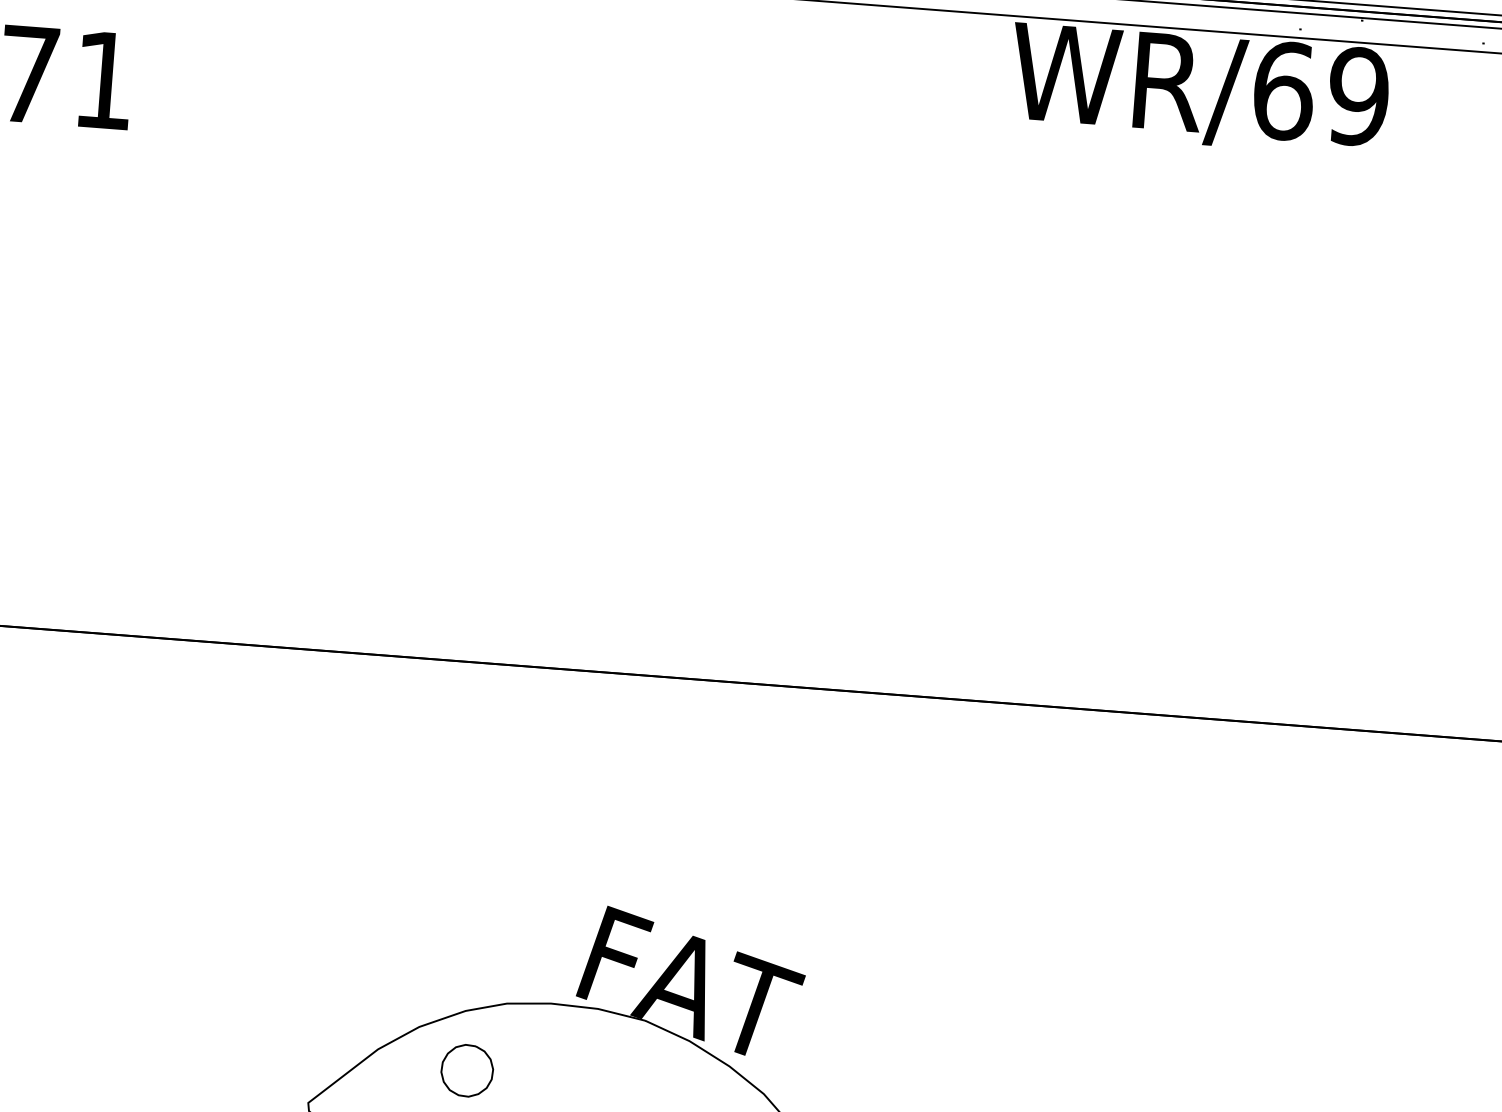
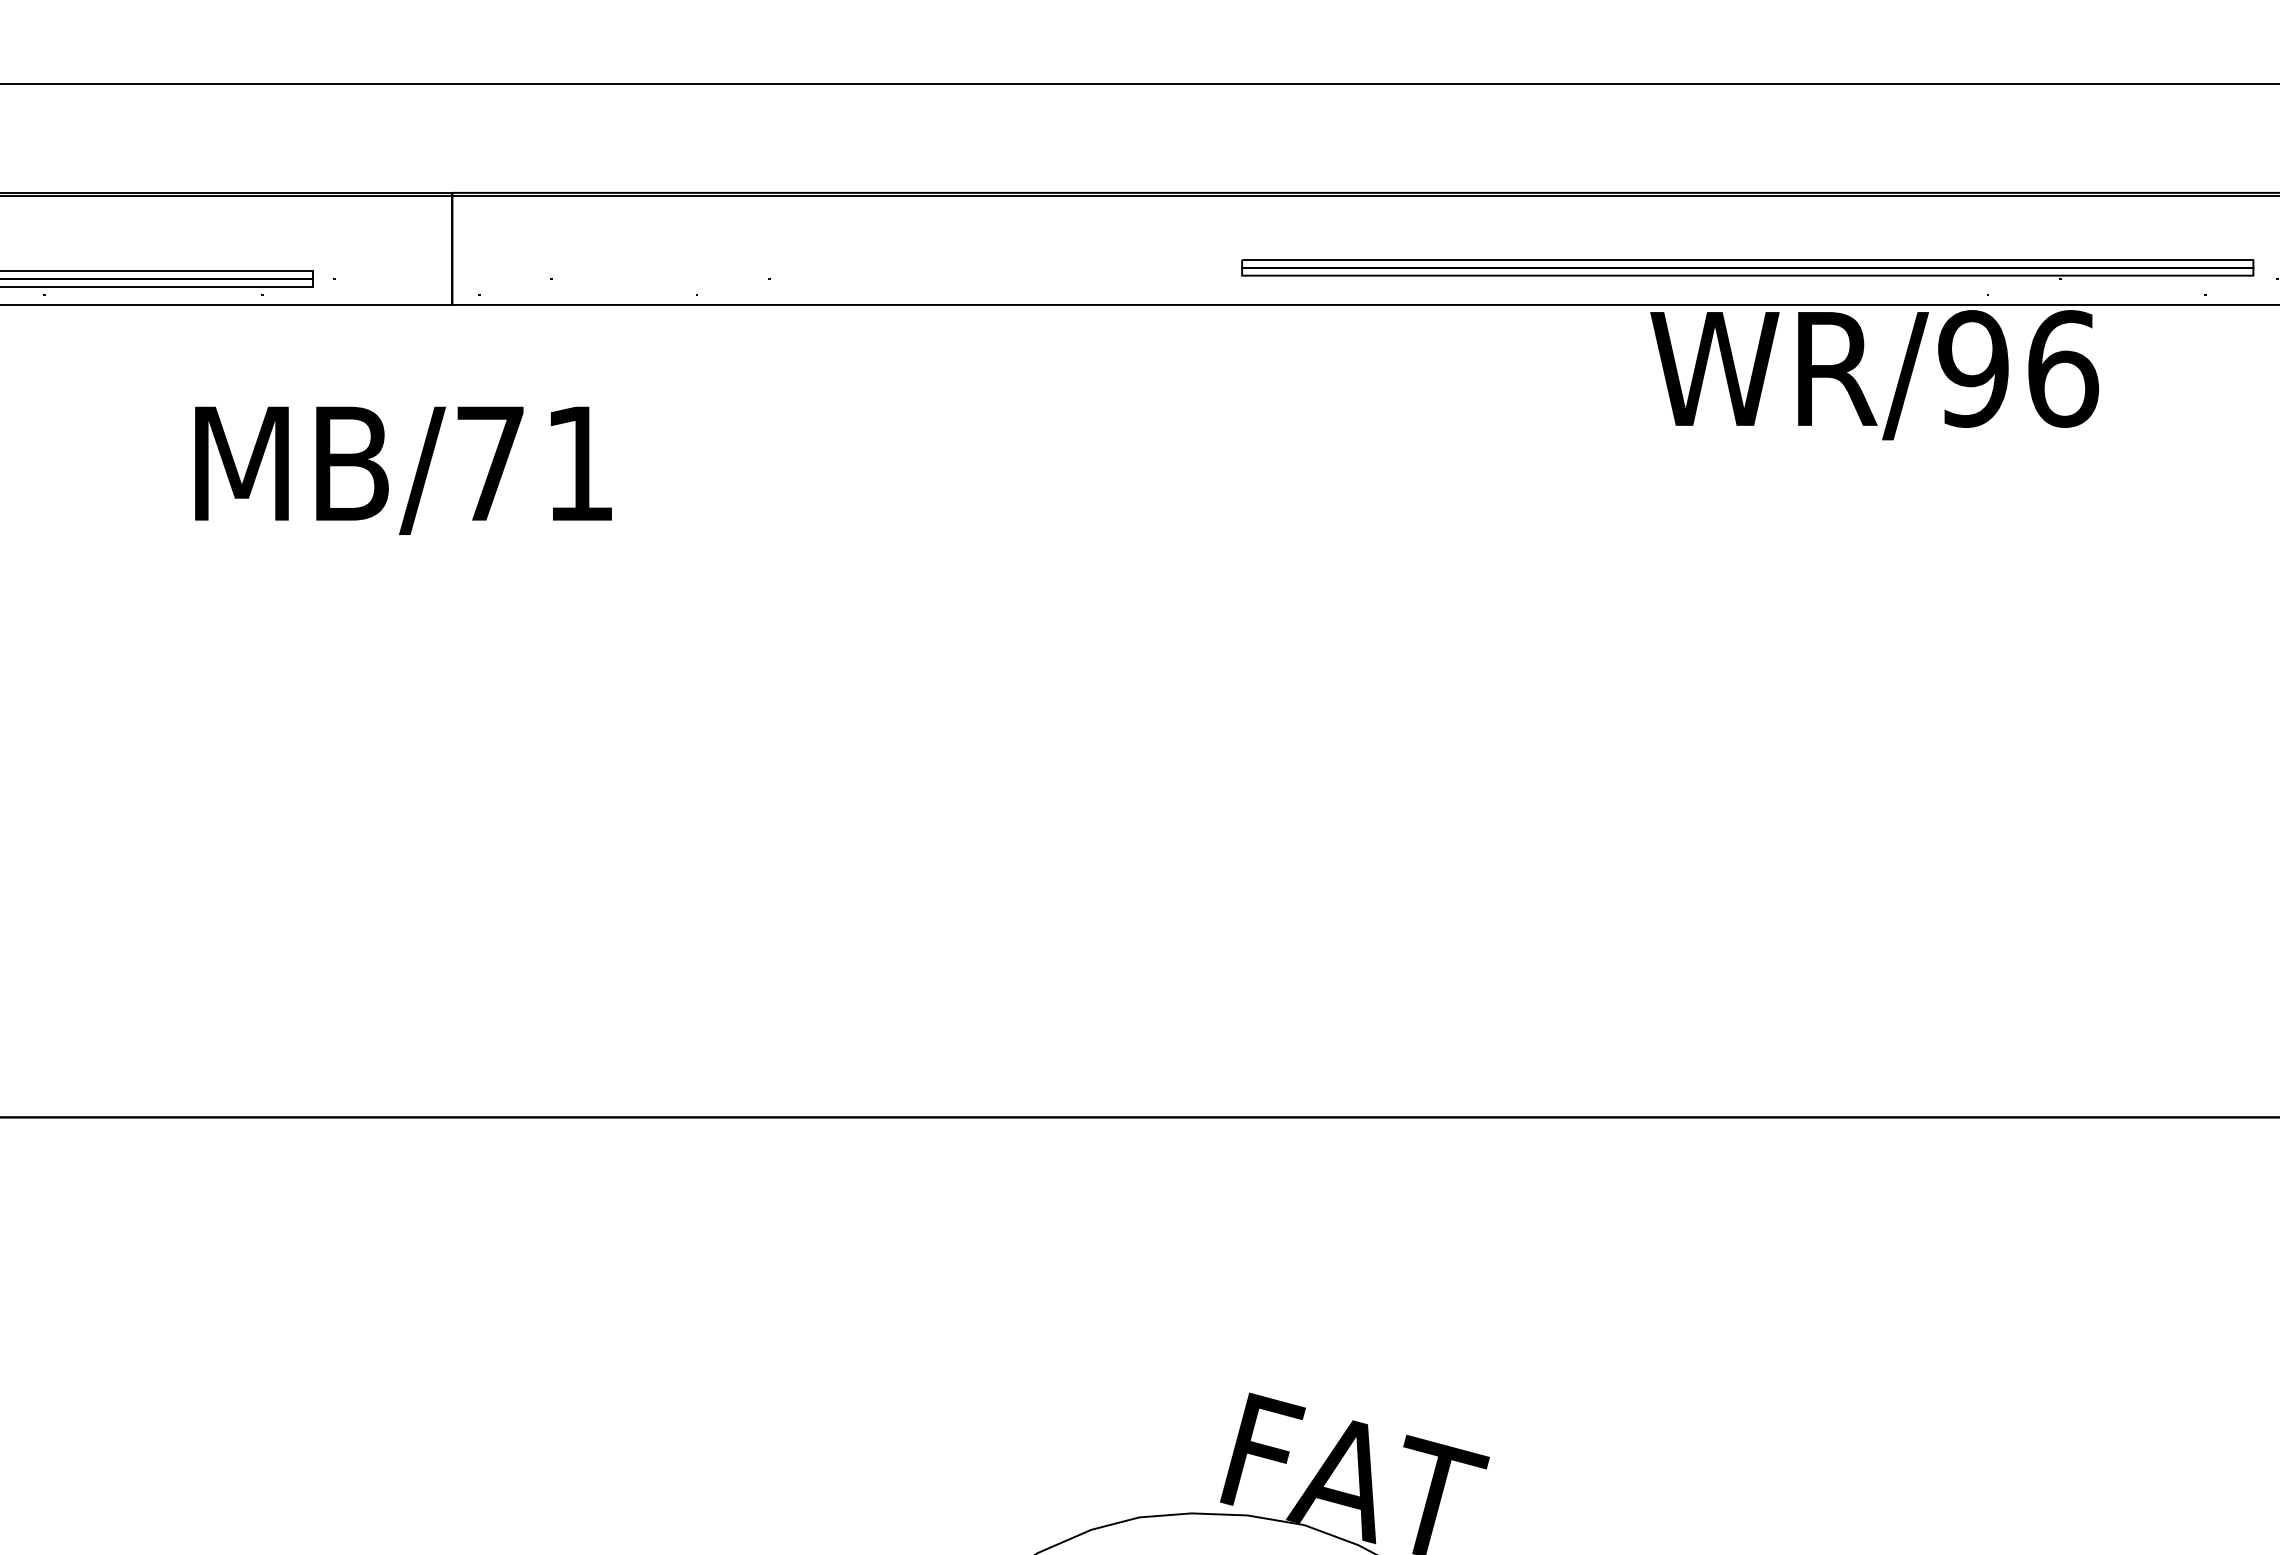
text: (1321, 93) -> (2018, 368), WR/69 -> WR/96

